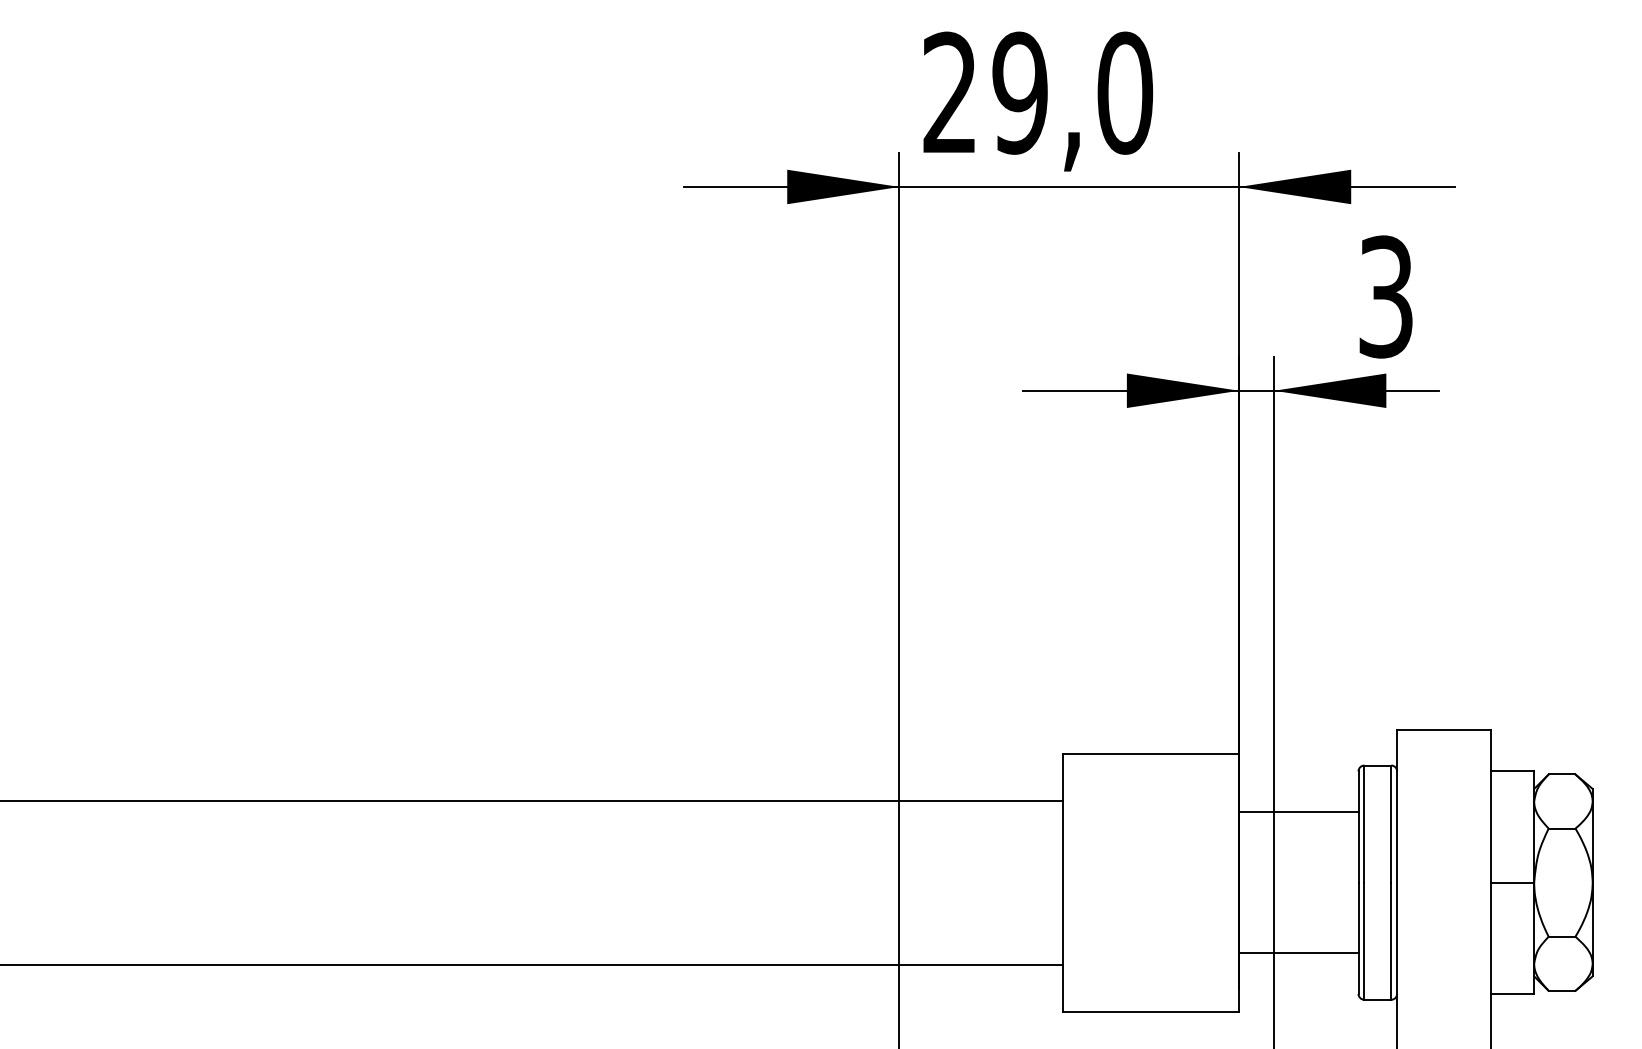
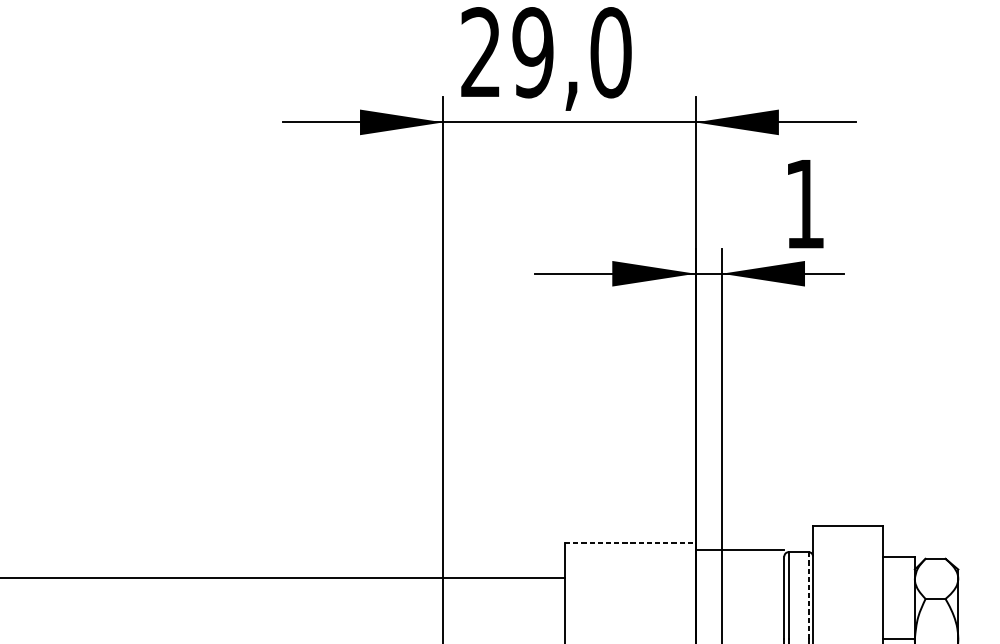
text: (1385, 296) -> (804, 203), 3 -> 1
line: (1151, 753) -> (630, 543), solid -> dashed
line: (1298, 812) -> (739, 549), moved
line: (1391, 824) -> (808, 595), solid -> dashed

